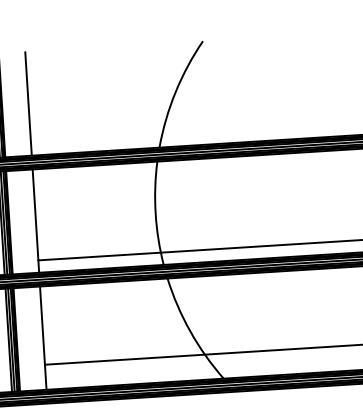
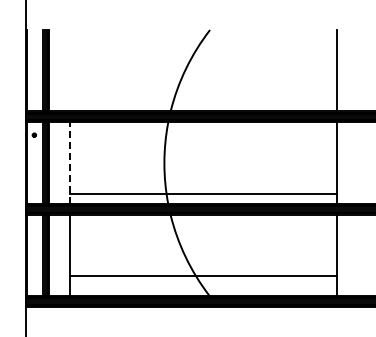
line: (27, 103) -> (69, 70), removed
line: (35, 221) -> (69, 163), solid -> dashed

